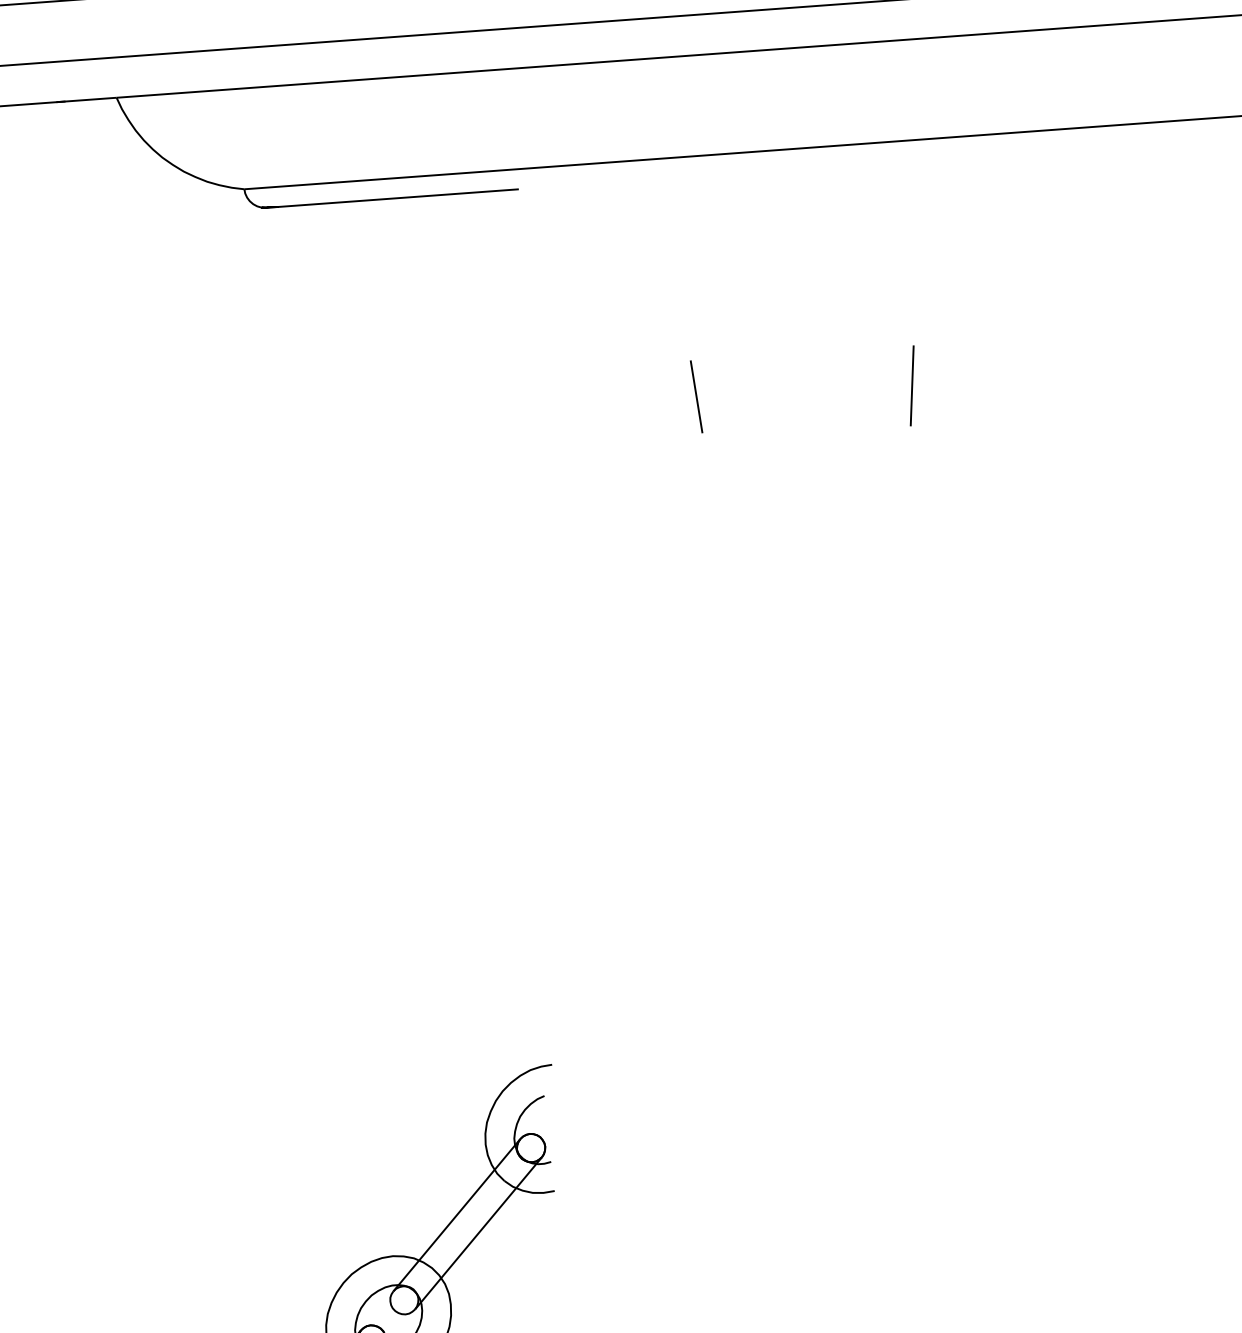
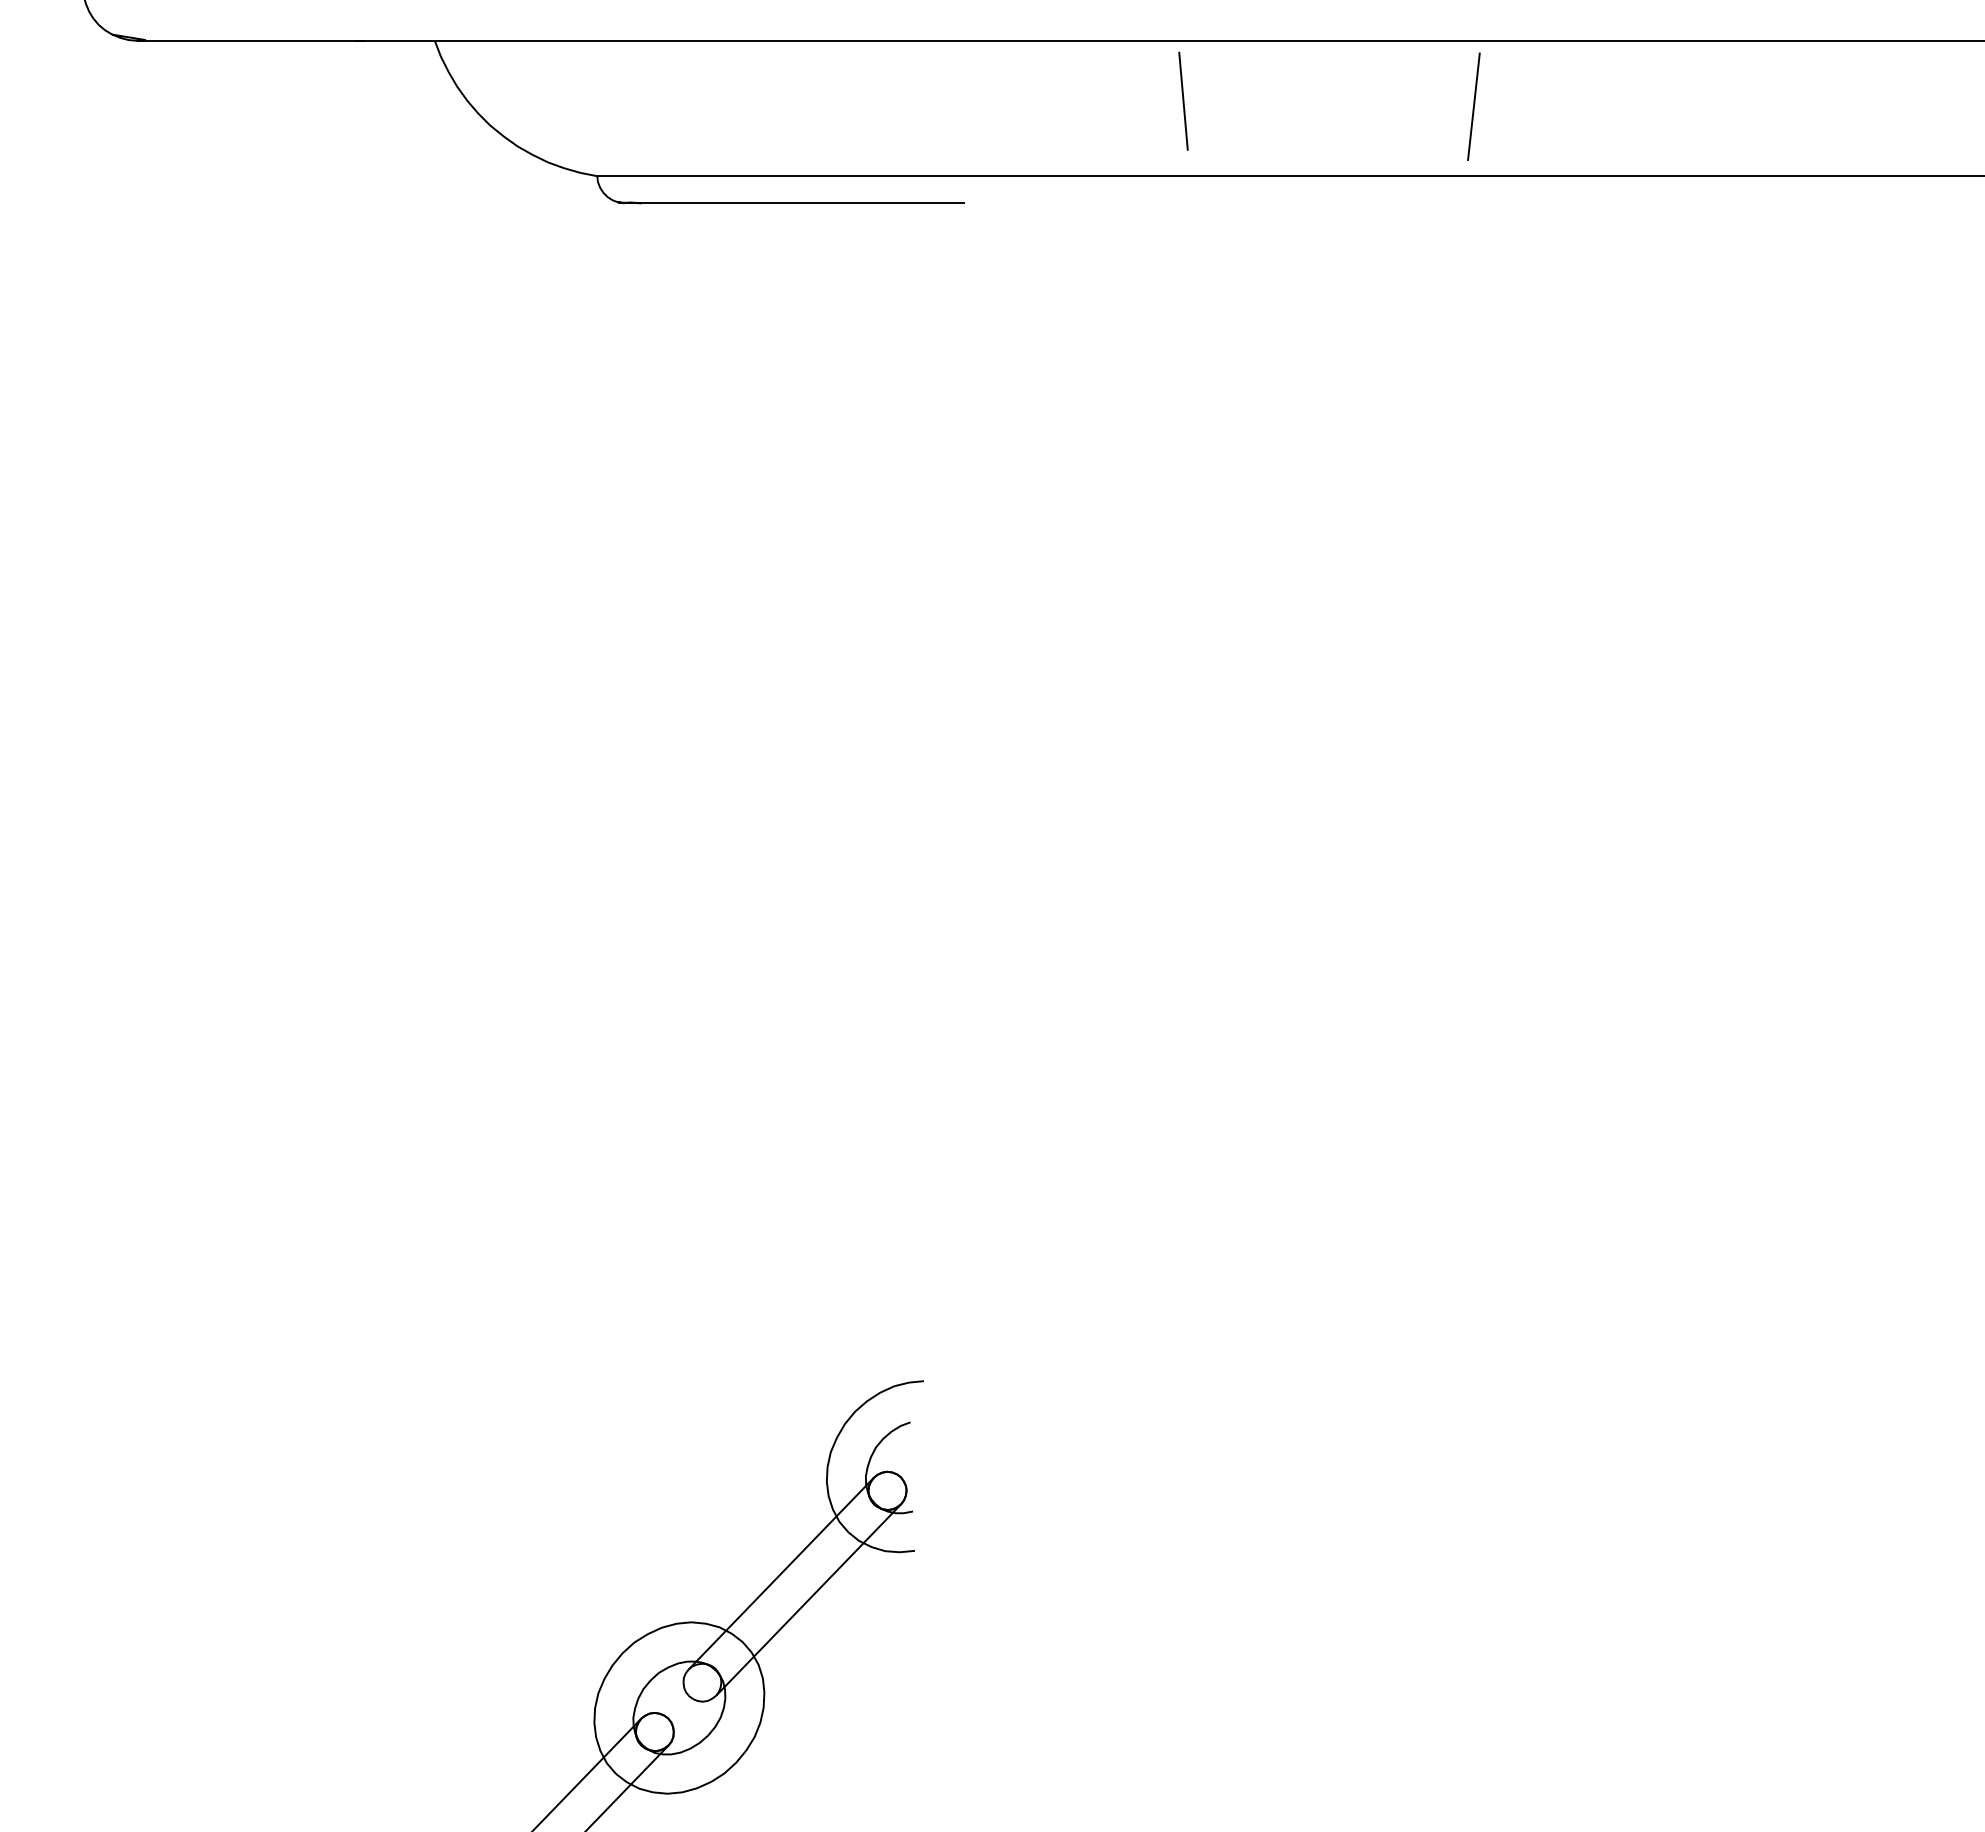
line: (911, 385) -> (1473, 106), moved
line: (696, 396) -> (1183, 100), moved

